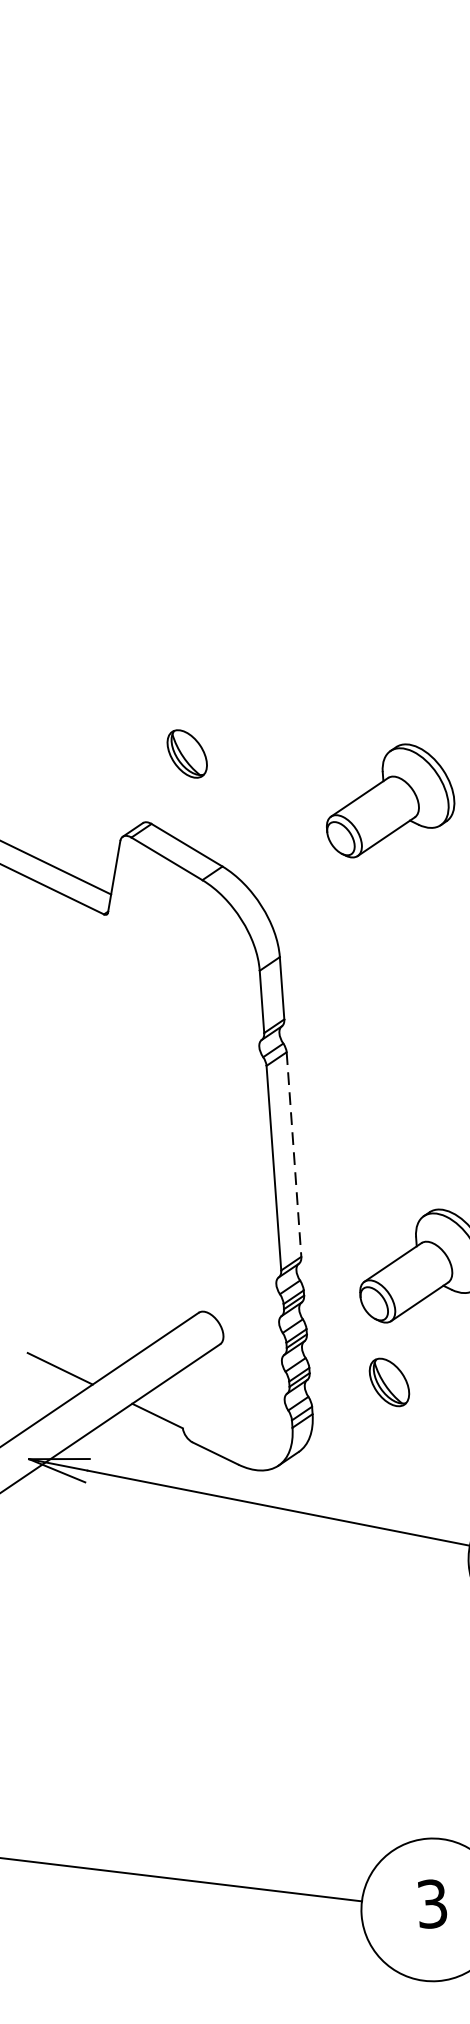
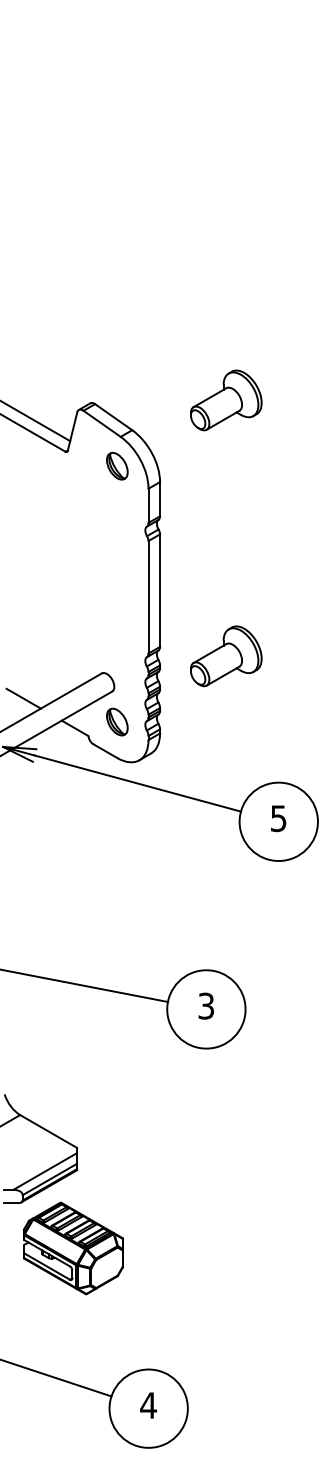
part: (187, 754) -> (117, 466), moved
line: (294, 1156) -> (160, 591), dashed -> solid
part: (389, 1381) -> (117, 721), moved

